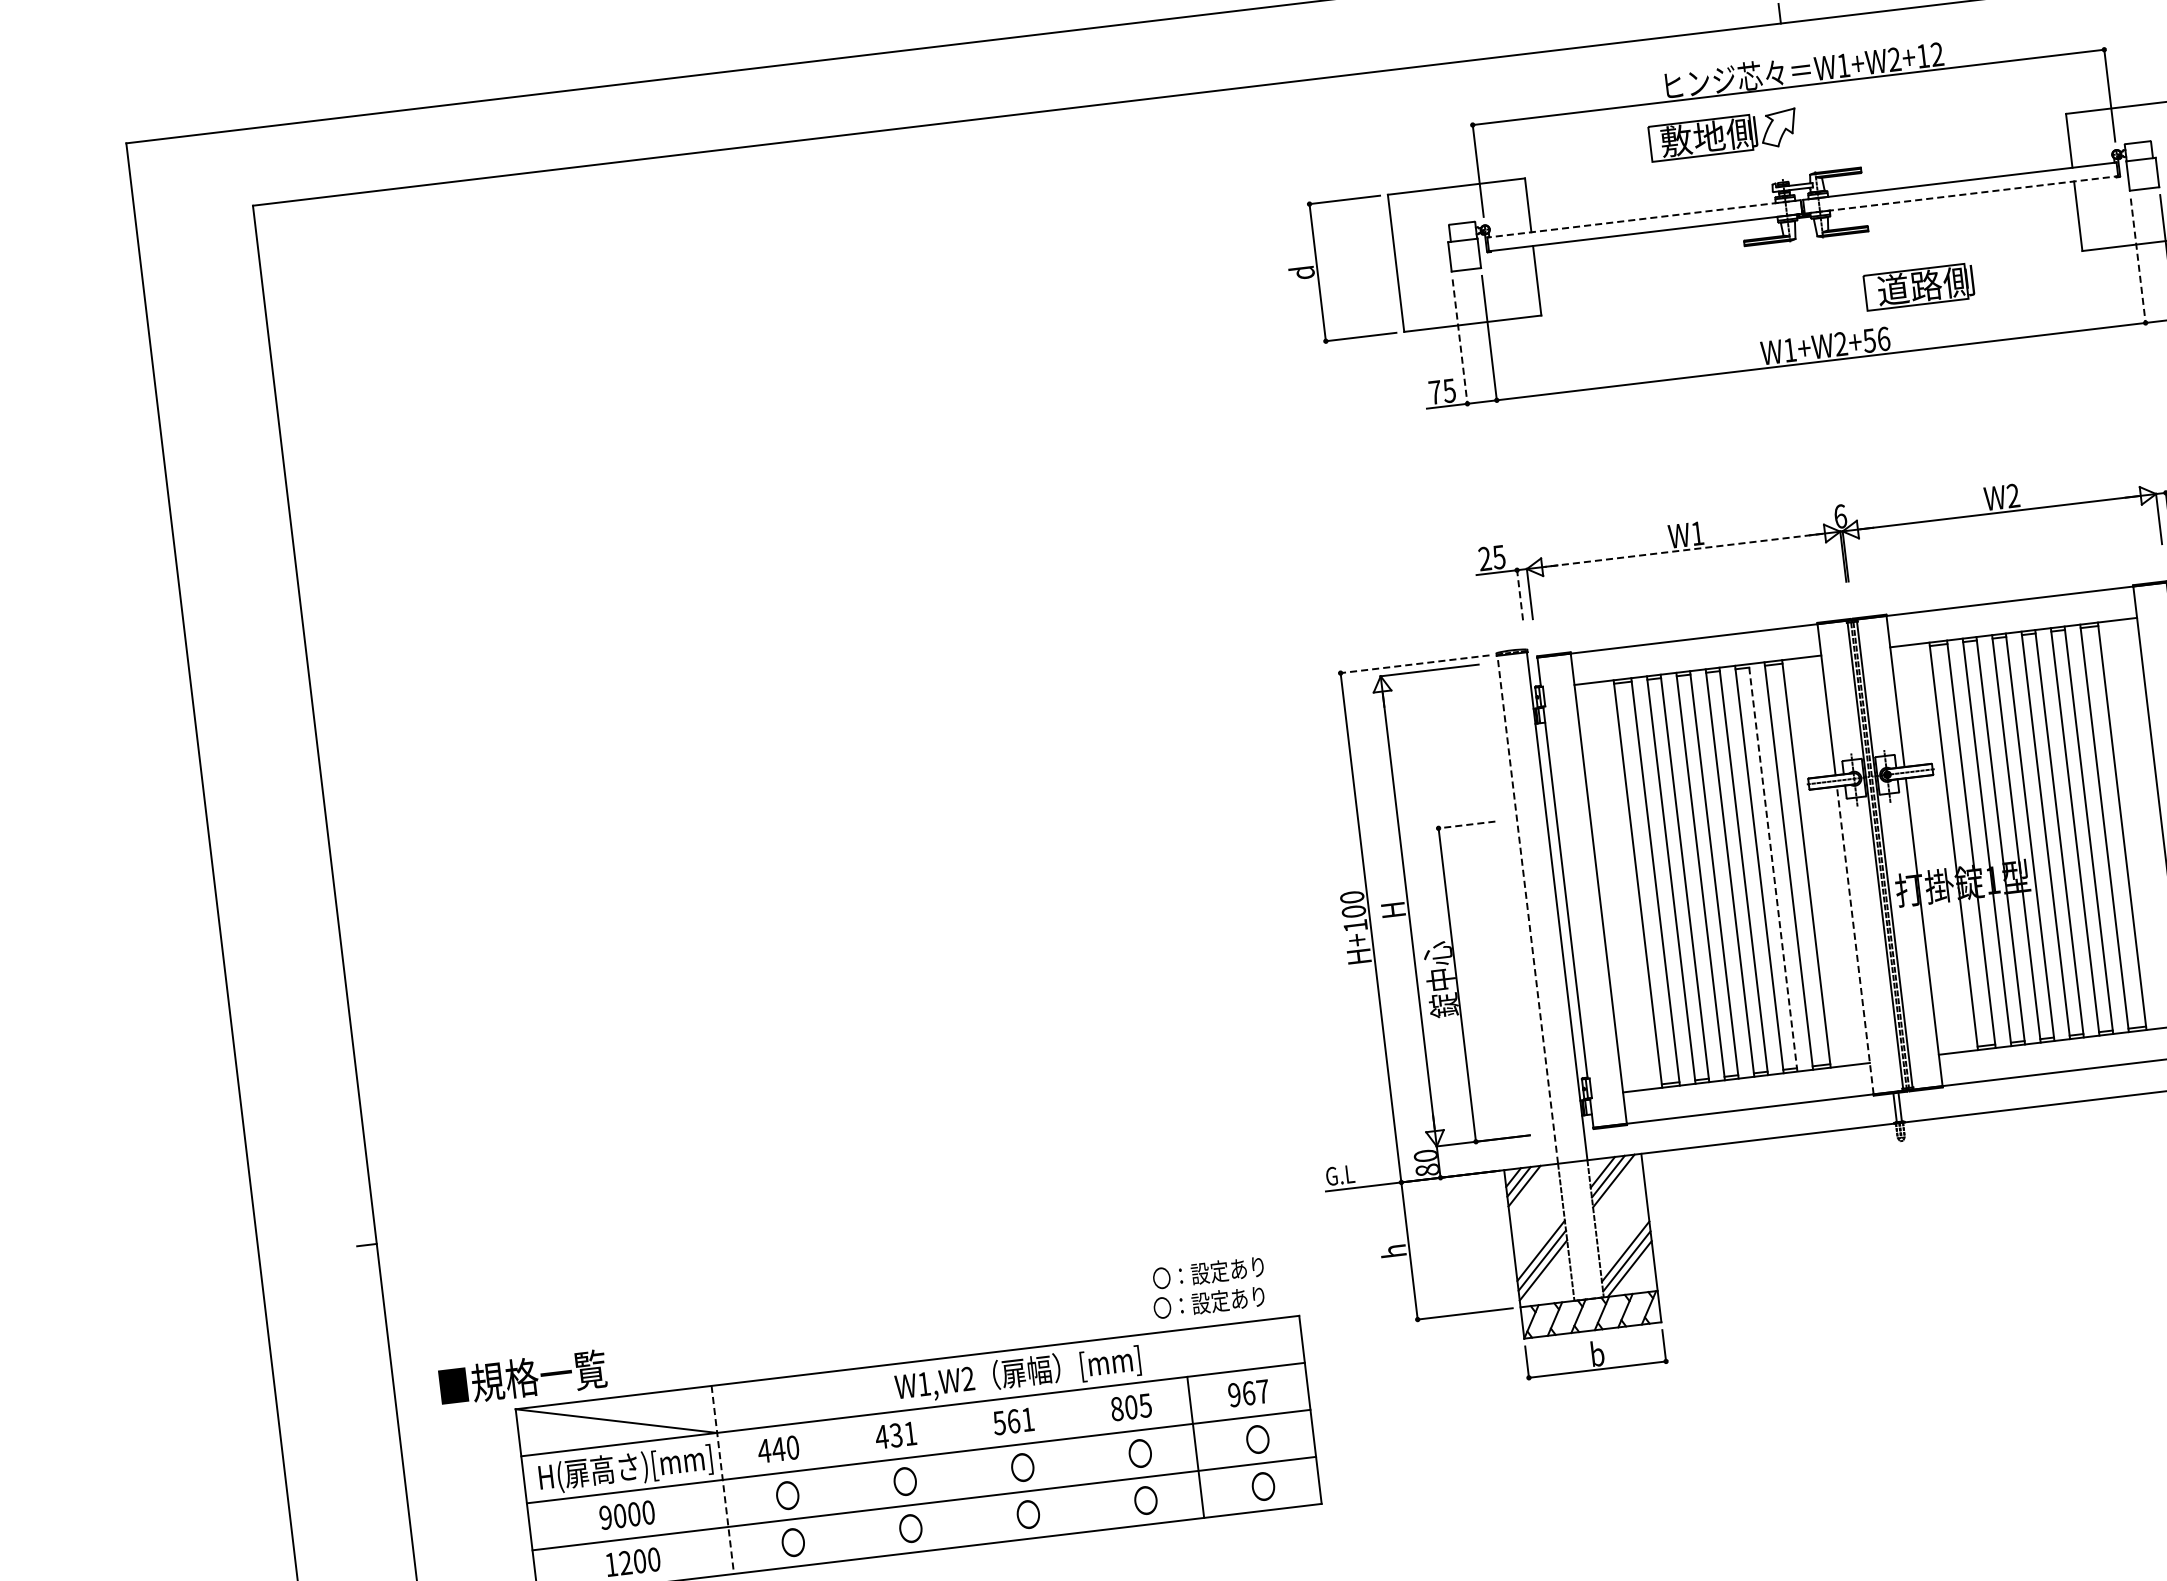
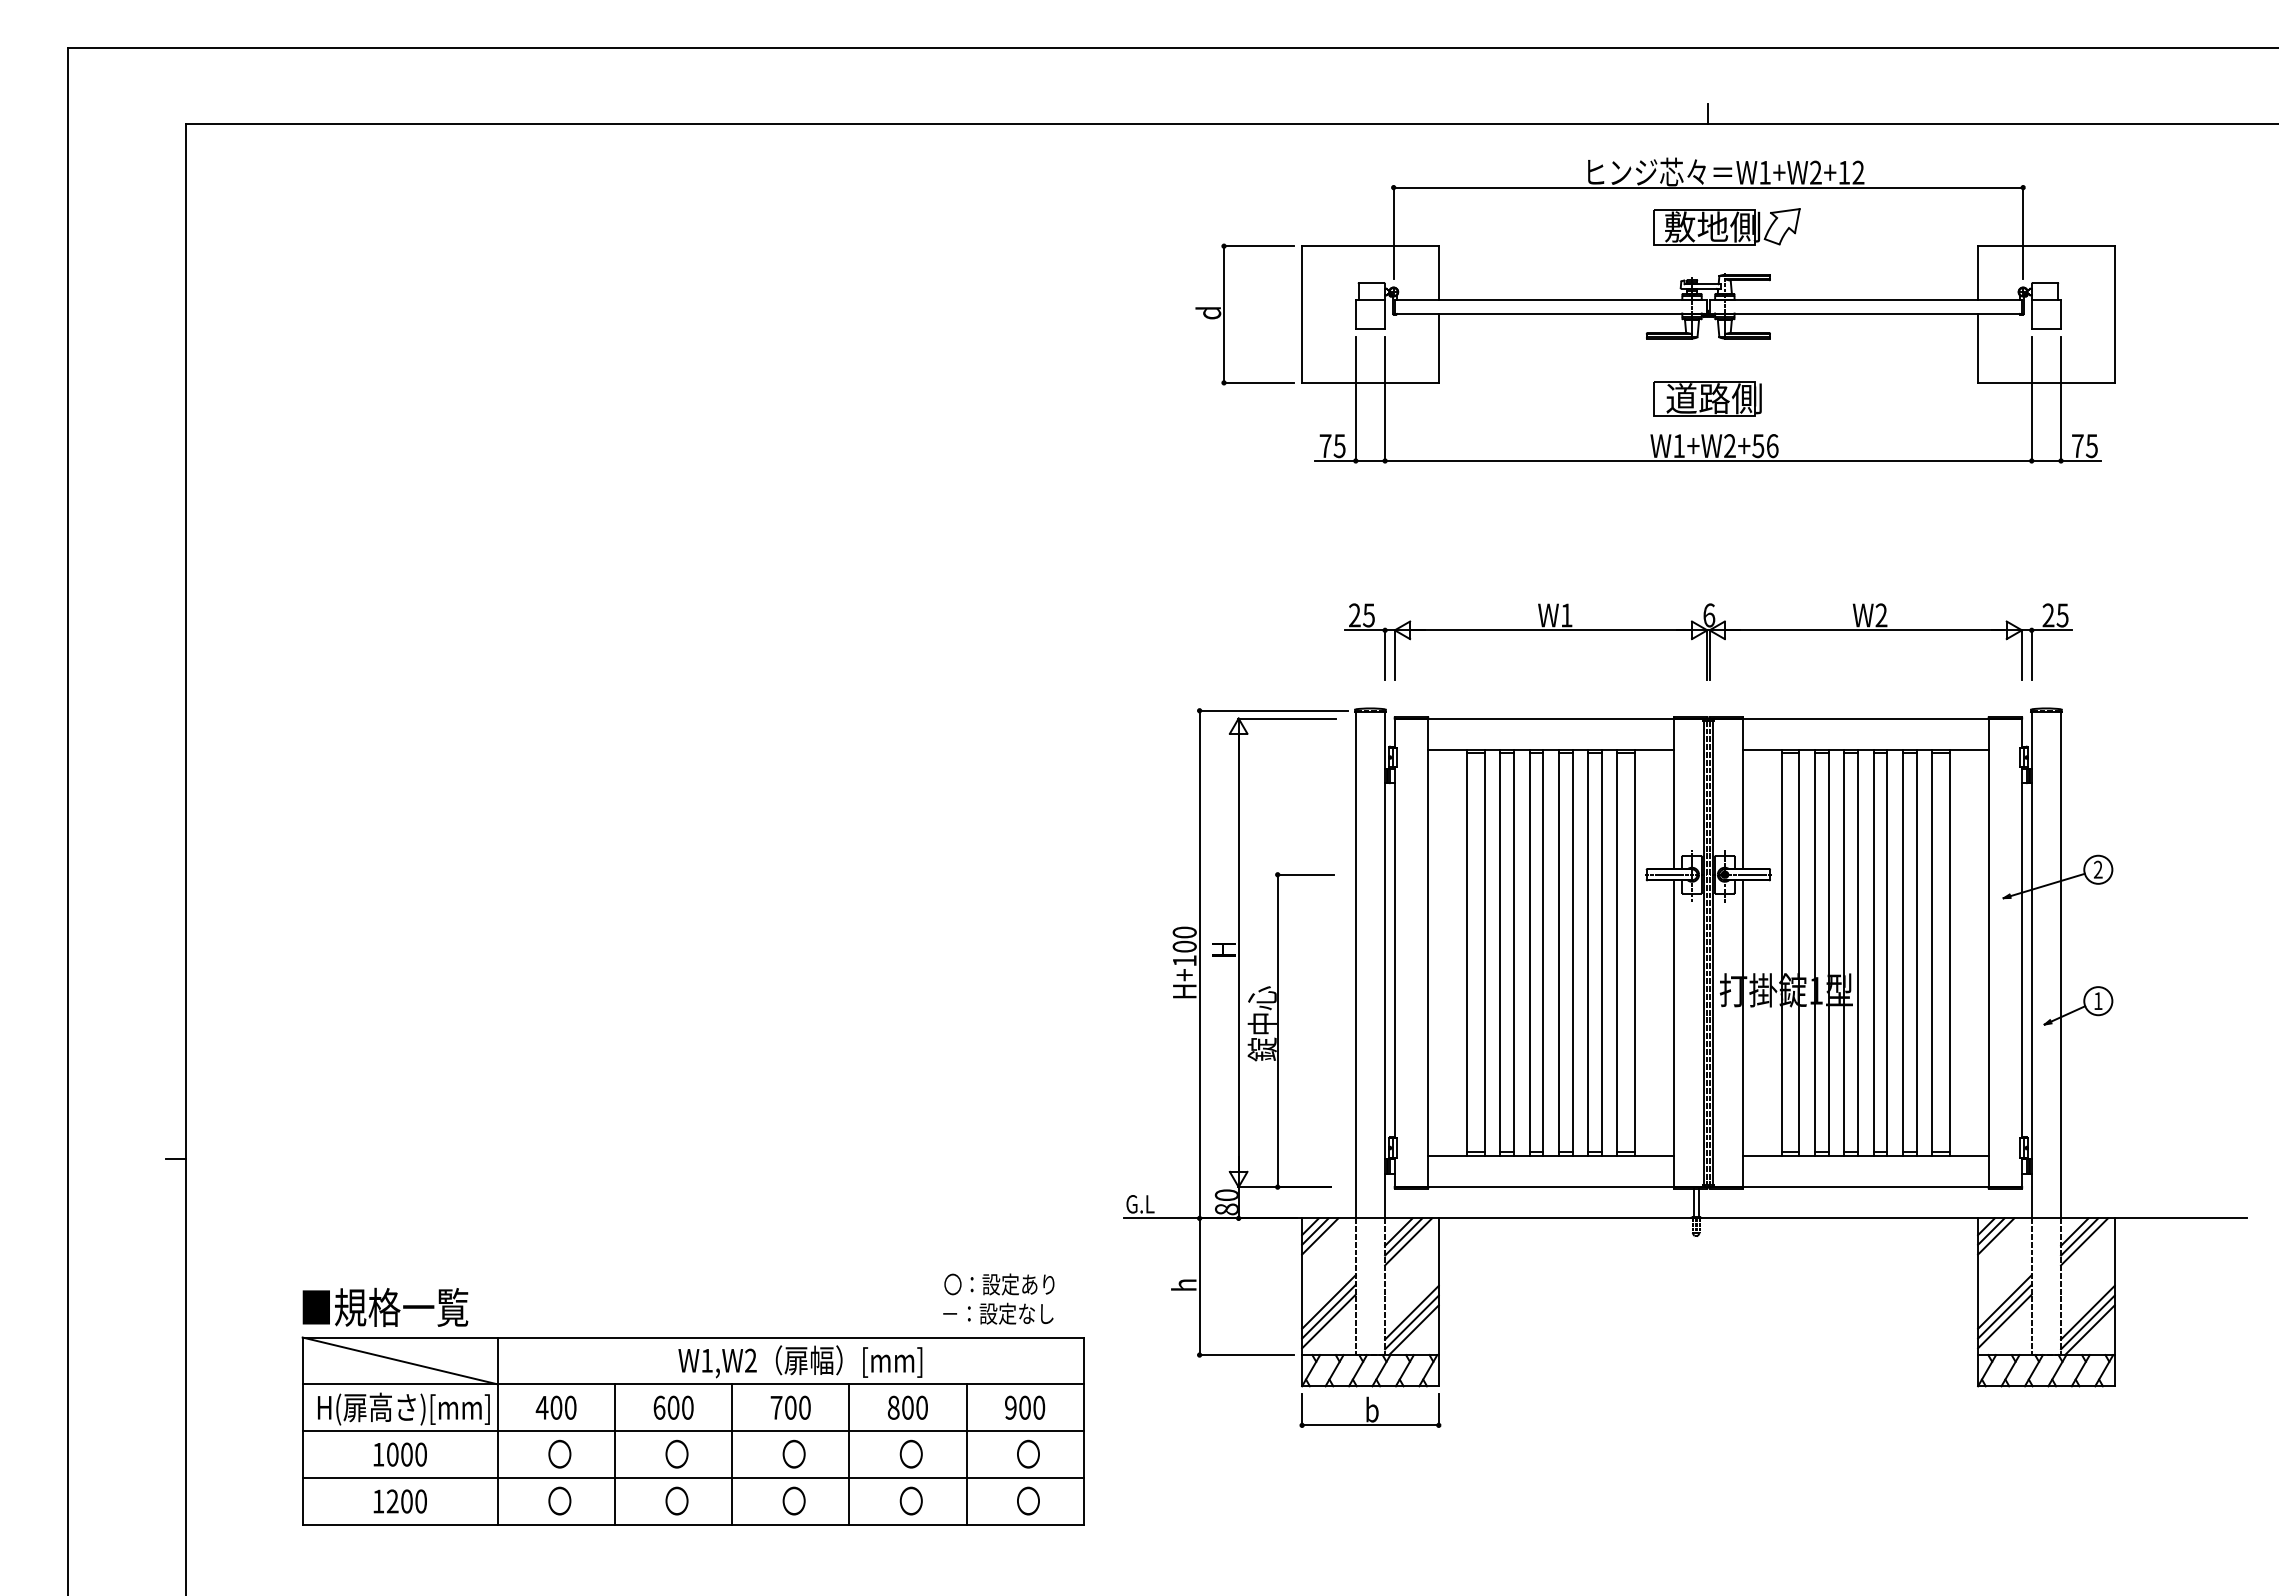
part: (1723, 134) -> (1726, 226), moved
line: (1962, 194) -> (1866, 313), dashed -> solid
line: (1643, 218) -> (1550, 299), dashed -> solid
line: (2138, 261) -> (2031, 399), dashed -> solid
part: (1919, 286) -> (1707, 398), moved
line: (1459, 342) -> (1355, 399), dashed -> solid
line: (1684, 550) -> (1551, 630), dashed -> solid
line: (1520, 594) -> (1385, 654), dashed -> solid
line: (1414, 664) -> (1273, 710), dashed -> solid
line: (1466, 824) -> (1305, 874), dashed -> solid
line: (1772, 867) -> (1601, 952), dashed -> solid
line: (1527, 909) -> (1355, 964), dashed -> solid
line: (1855, 940) -> (1674, 1033), dashed -> solid
text: (1209, 1302) -> (997, 1313), 〇：設定あり -> －：設定なし
text: (522, 1376) -> (385, 1306), moved
text: (1256, 1392) -> (1032, 1407), 967 -> 900
text: (1144, 1405) -> (921, 1407), 805 -> 800
text: (1013, 1421) -> (790, 1407), 561 -> 700
text: (895, 1435) -> (672, 1407), 431 -> 600
text: (778, 1449) -> (556, 1407), 440 -> 400
line: (1078, 1461) -> (849, 1454), added
line: (960, 1475) -> (732, 1454), added
line: (722, 1480) -> (497, 1431), dashed -> solid
line: (843, 1489) -> (615, 1454), added
text: (605, 1517) -> (378, 1454), 9000 -> 1000

